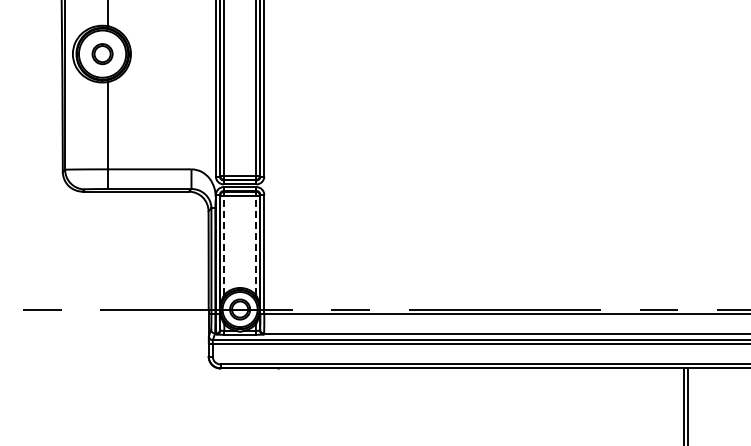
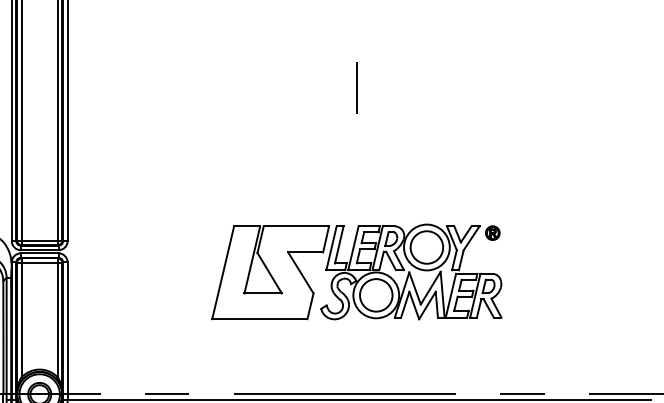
line: (515, 43) -> (357, 87), added
part: (514, 203) -> (356, 272), added
line: (224, 243) -> (21, 318), dashed -> solid
line: (255, 243) -> (57, 318), dashed -> solid

